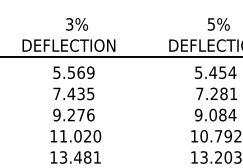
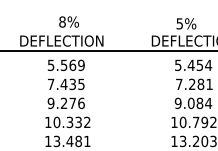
text: (69, 24) -> (62, 22), 3% -> 8%
text: (218, 24) -> (186, 23), moved
text: (80, 136) -> (72, 122), 11.020 -> 10.332

